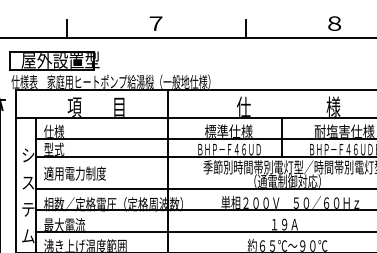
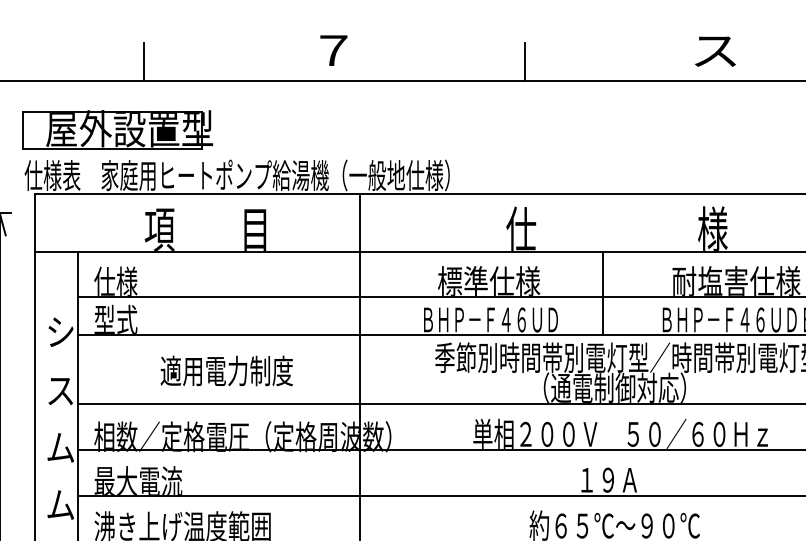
text: (334, 23) -> (715, 50), ８ -> ス
text: (74, 173) -> (225, 370), moved
text: (28, 209) -> (61, 447), テ -> ム

